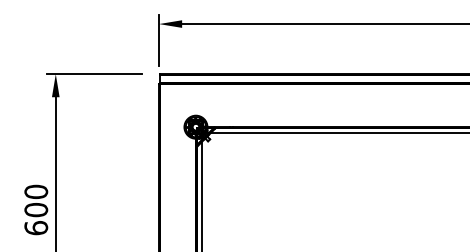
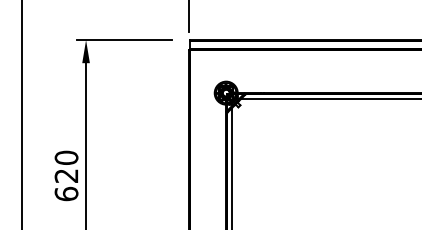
text: (36, 210) -> (66, 176), 600 -> 620

